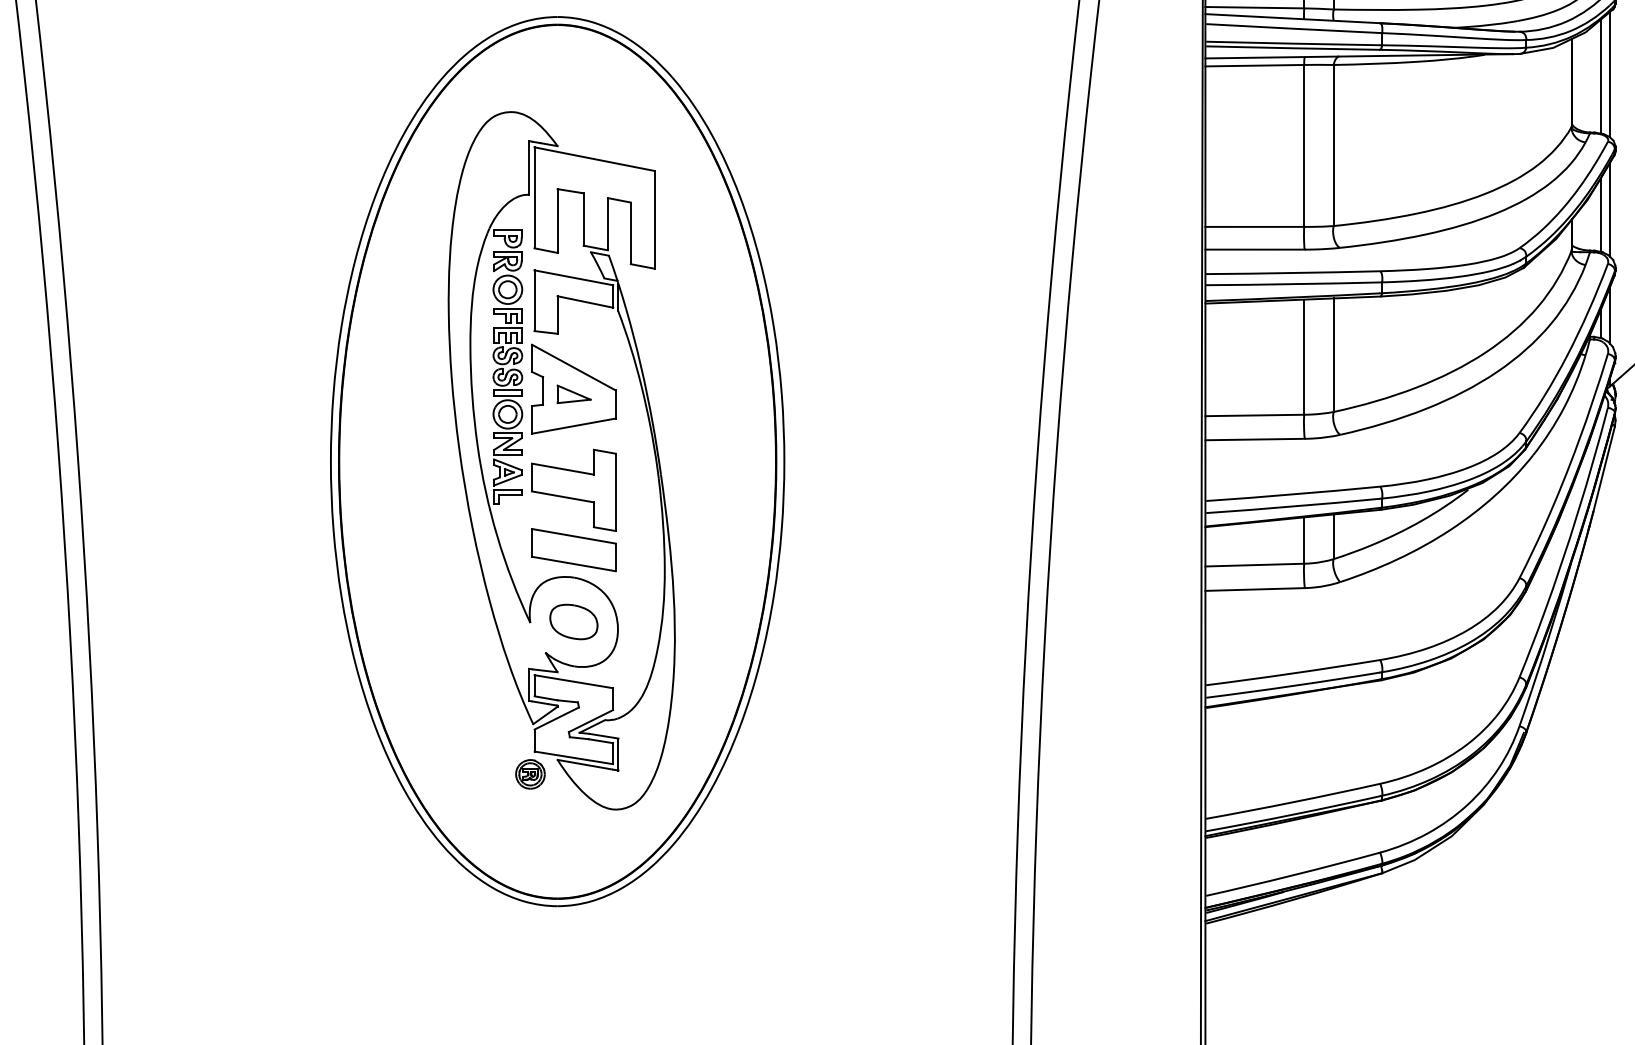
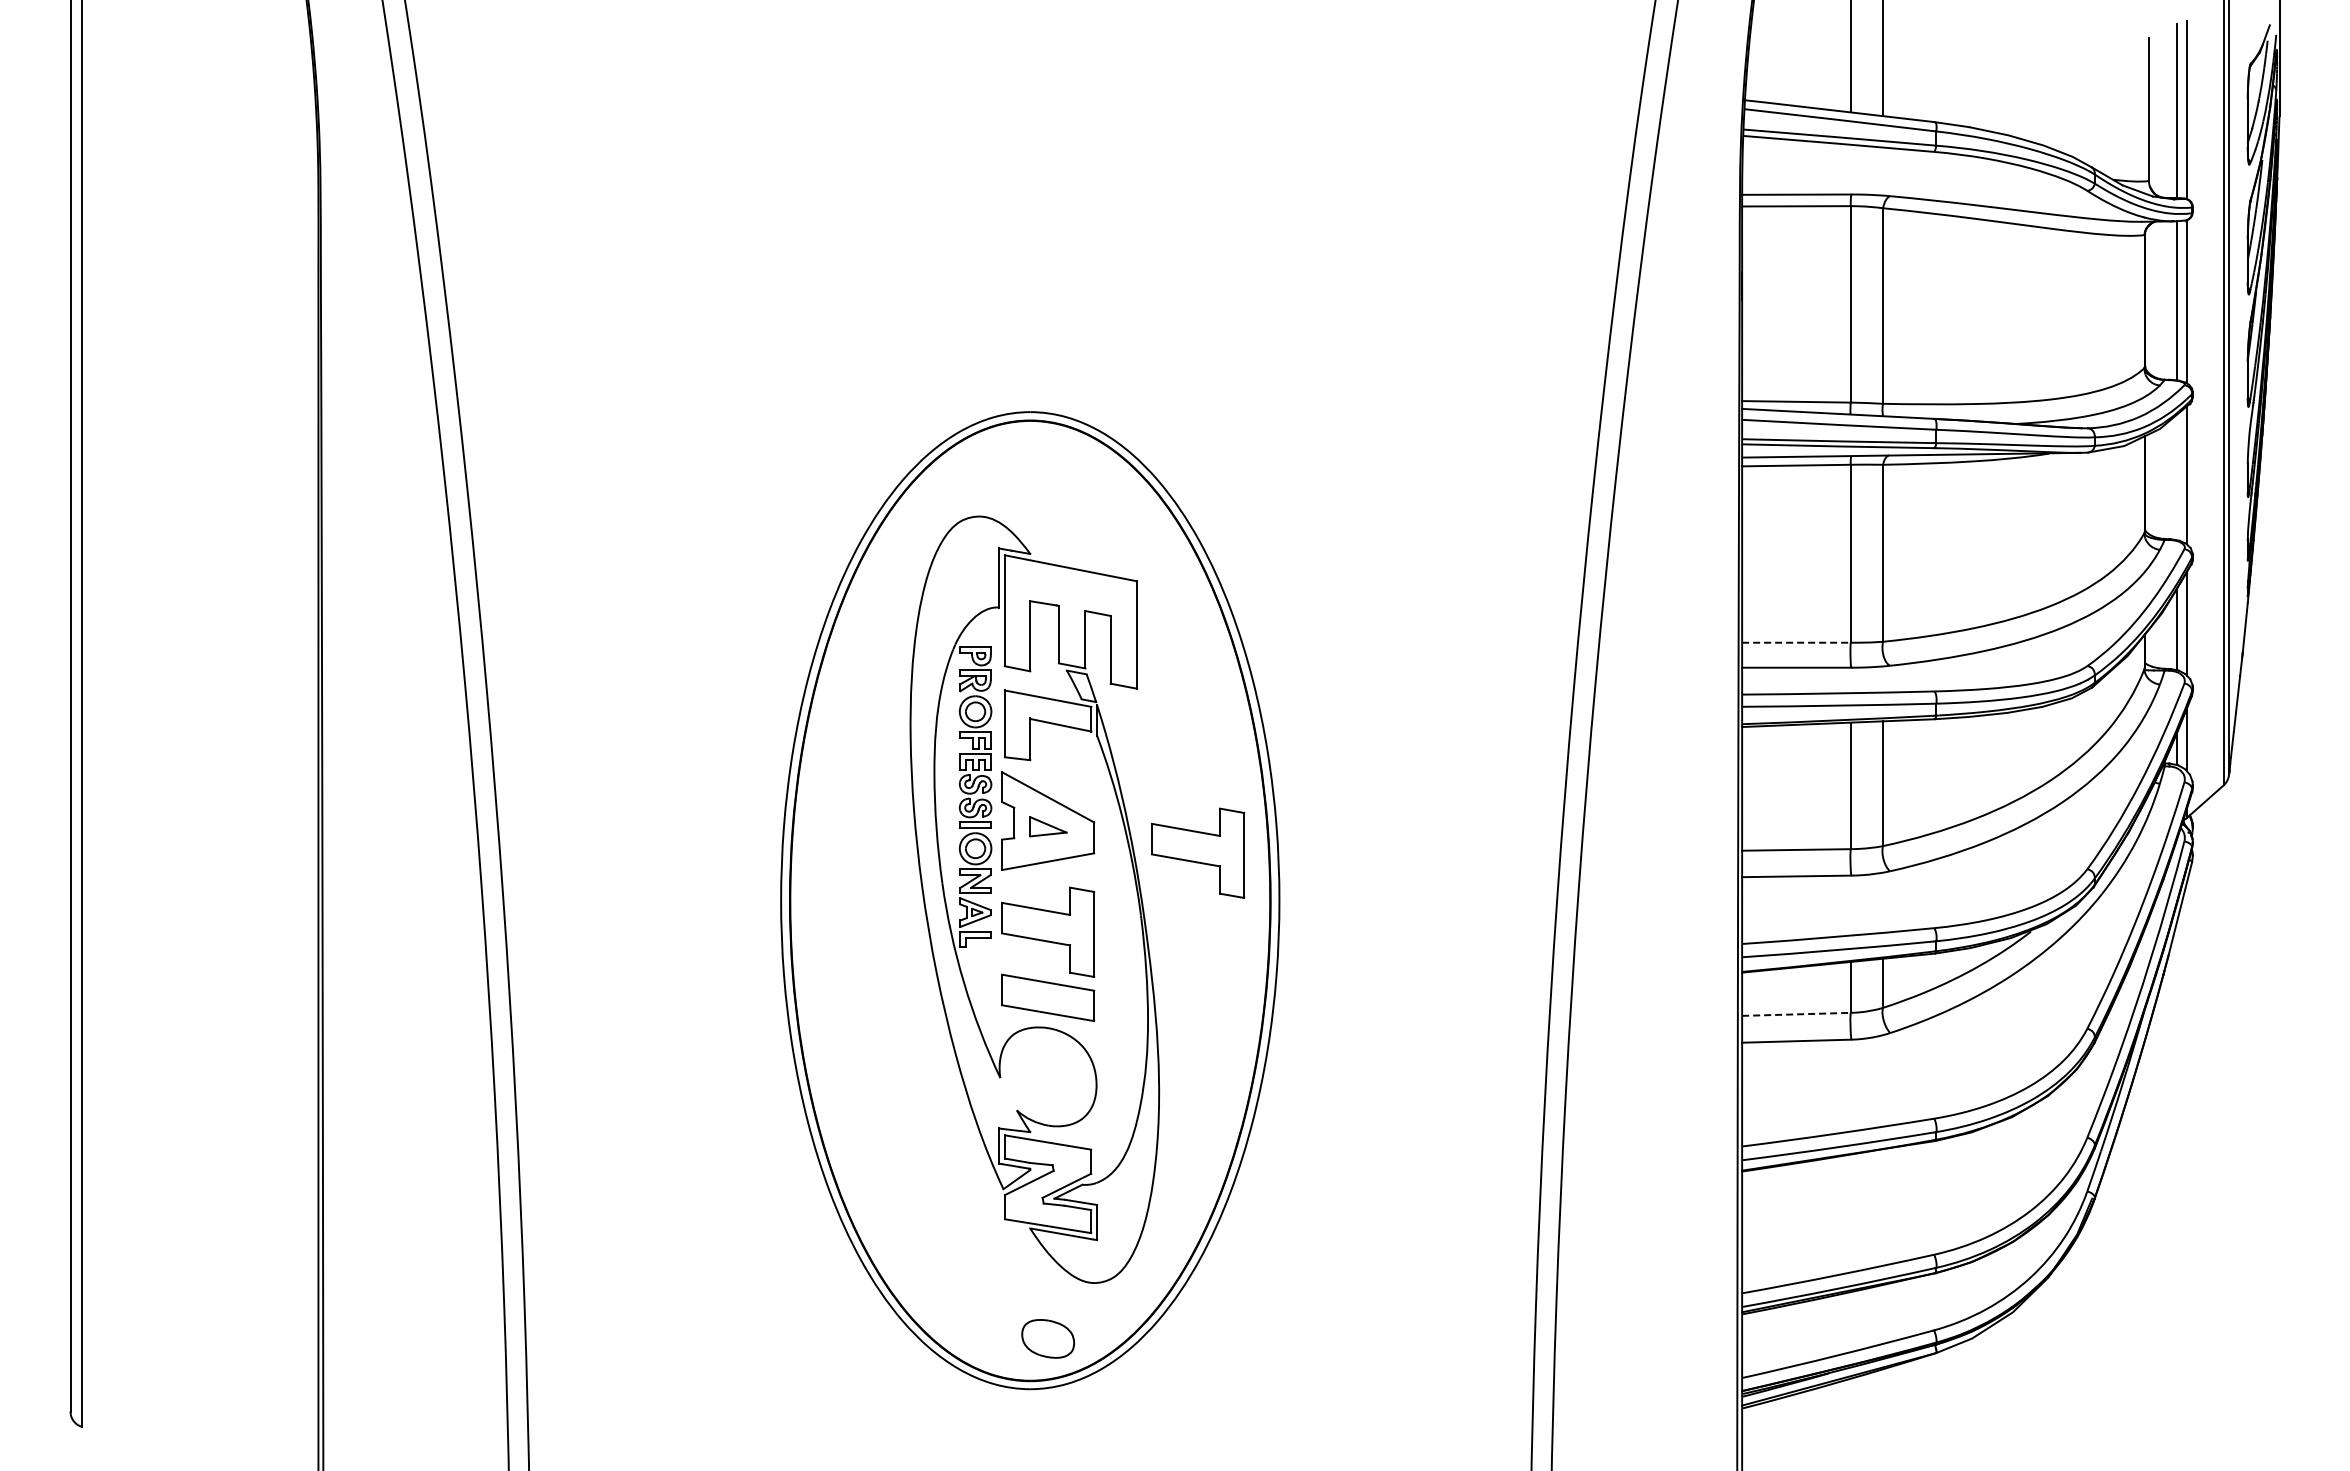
line: (1600, 75) -> (2176, 476), removed
line: (1254, 226) -> (1796, 642), solid -> dashed
part: (710, 417) -> (1198, 852), added
line: (1254, 565) -> (1796, 1014), solid -> dashed
part: (573, 621) -> (1047, 1338), moved
part: (530, 773) -> (1000, 1243), removed

